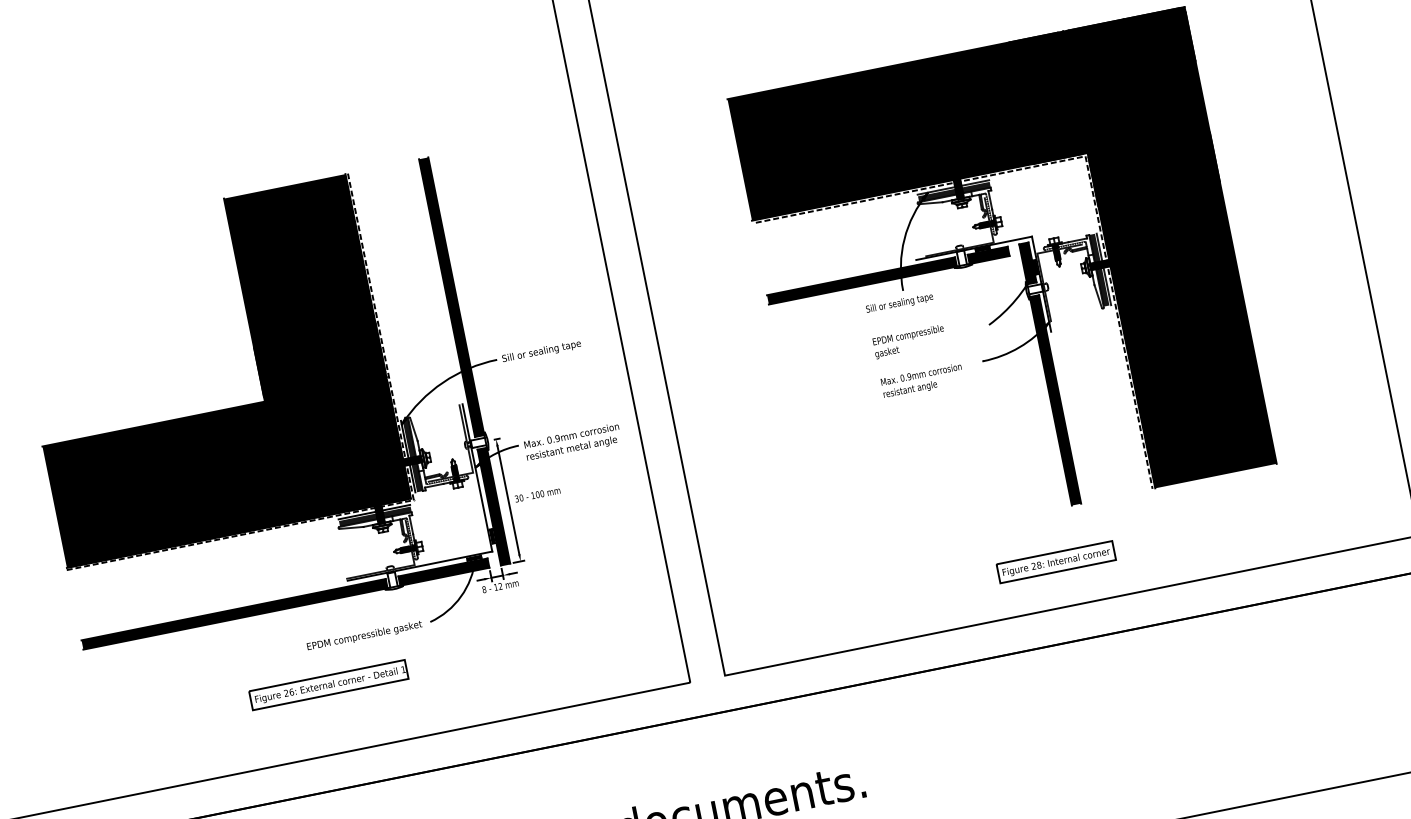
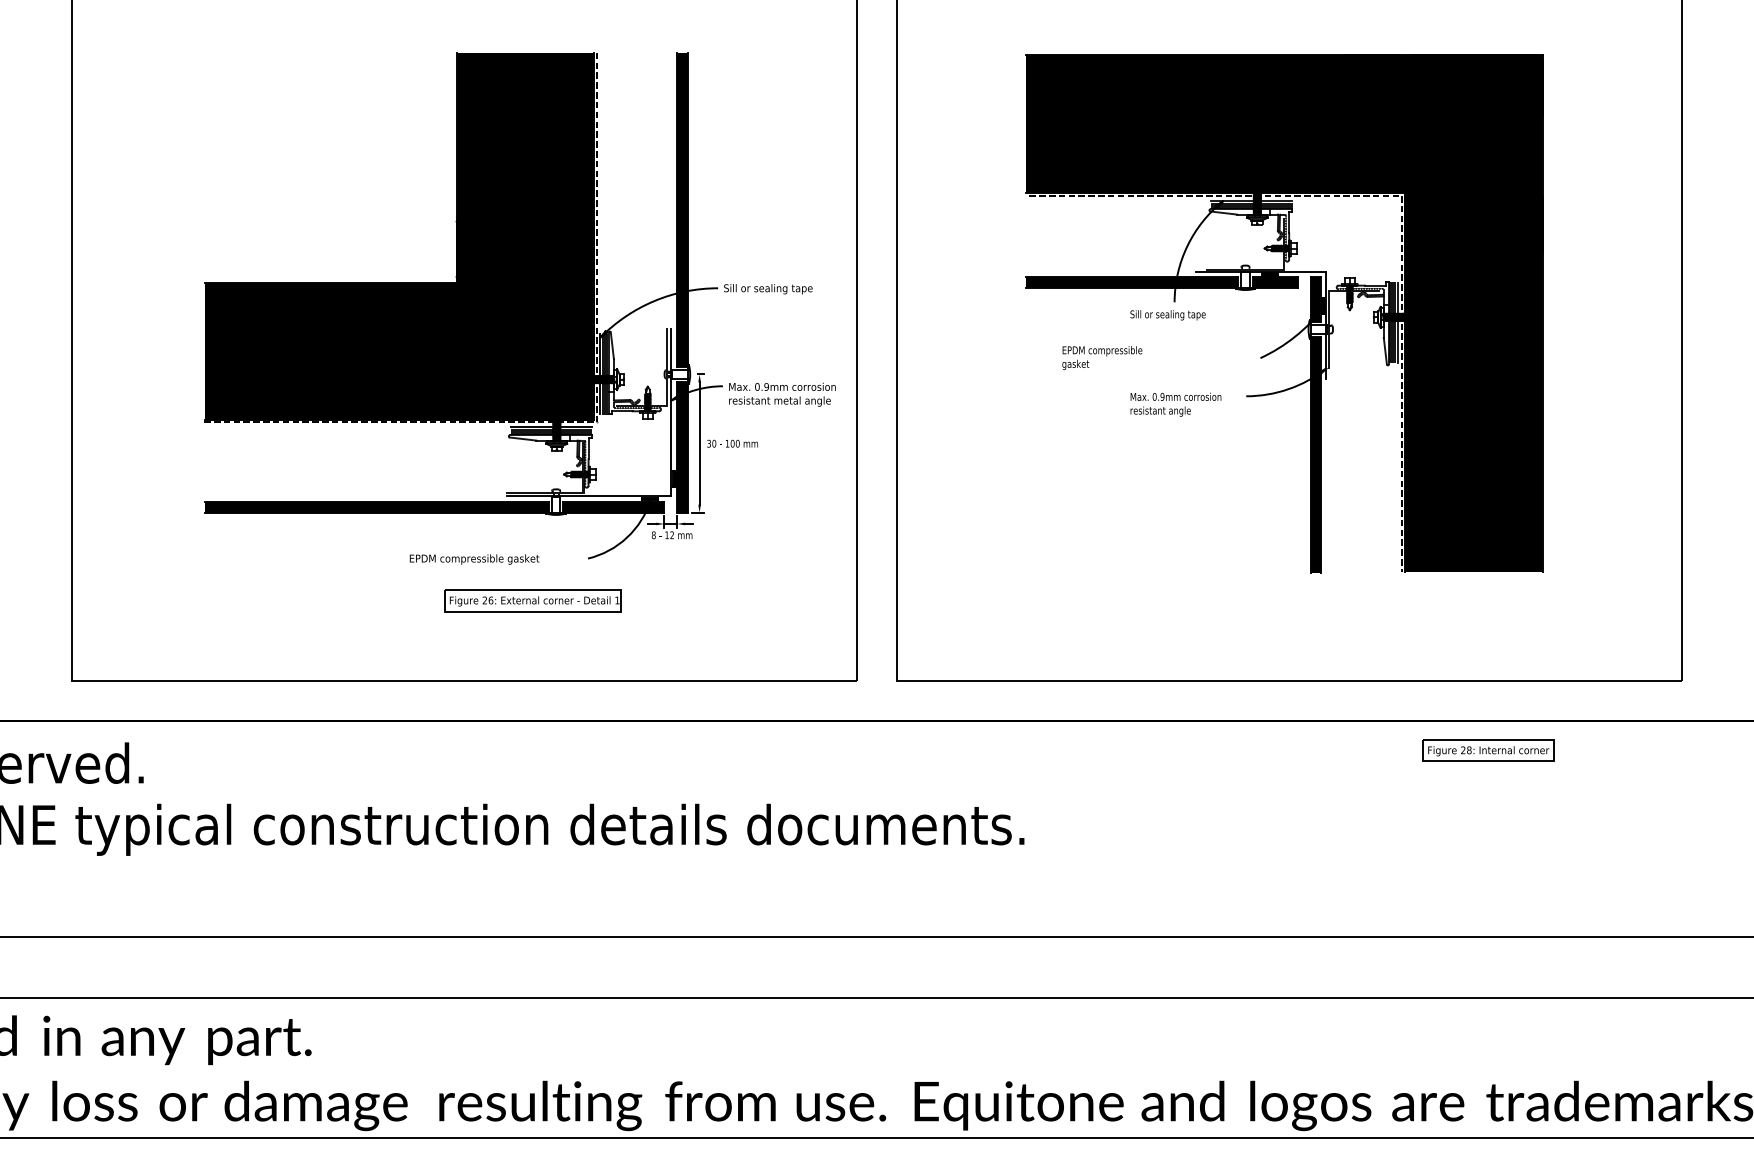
text: (909, 341) -> (1102, 357), moved
part: (1056, 561) -> (1488, 750), moved
text: (364, 636) -> (474, 559), moved
part: (328, 684) -> (532, 600), moved

